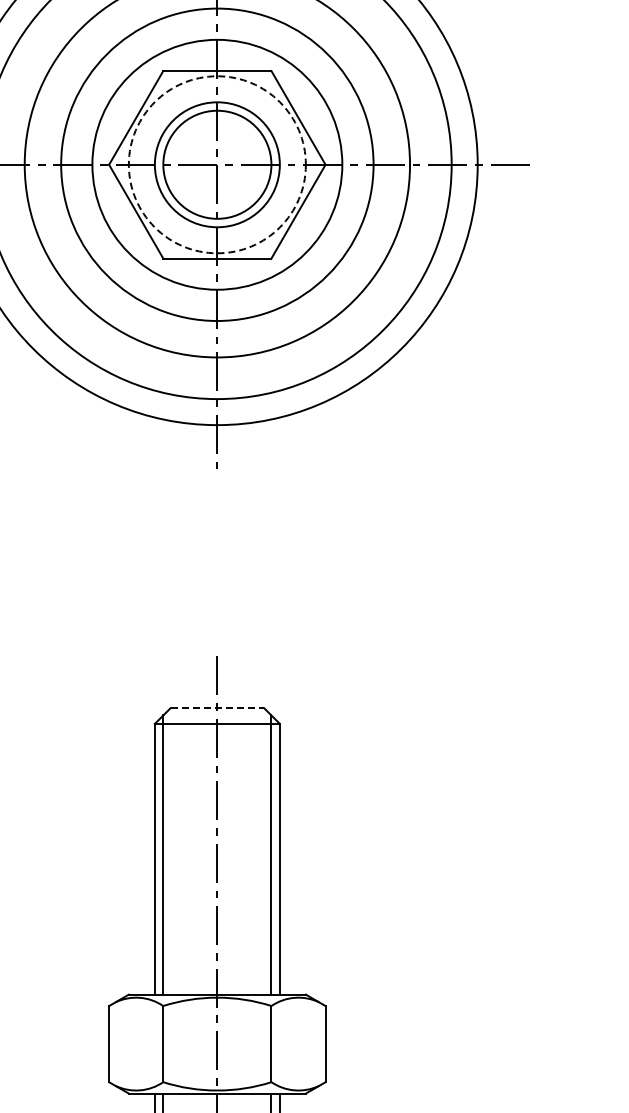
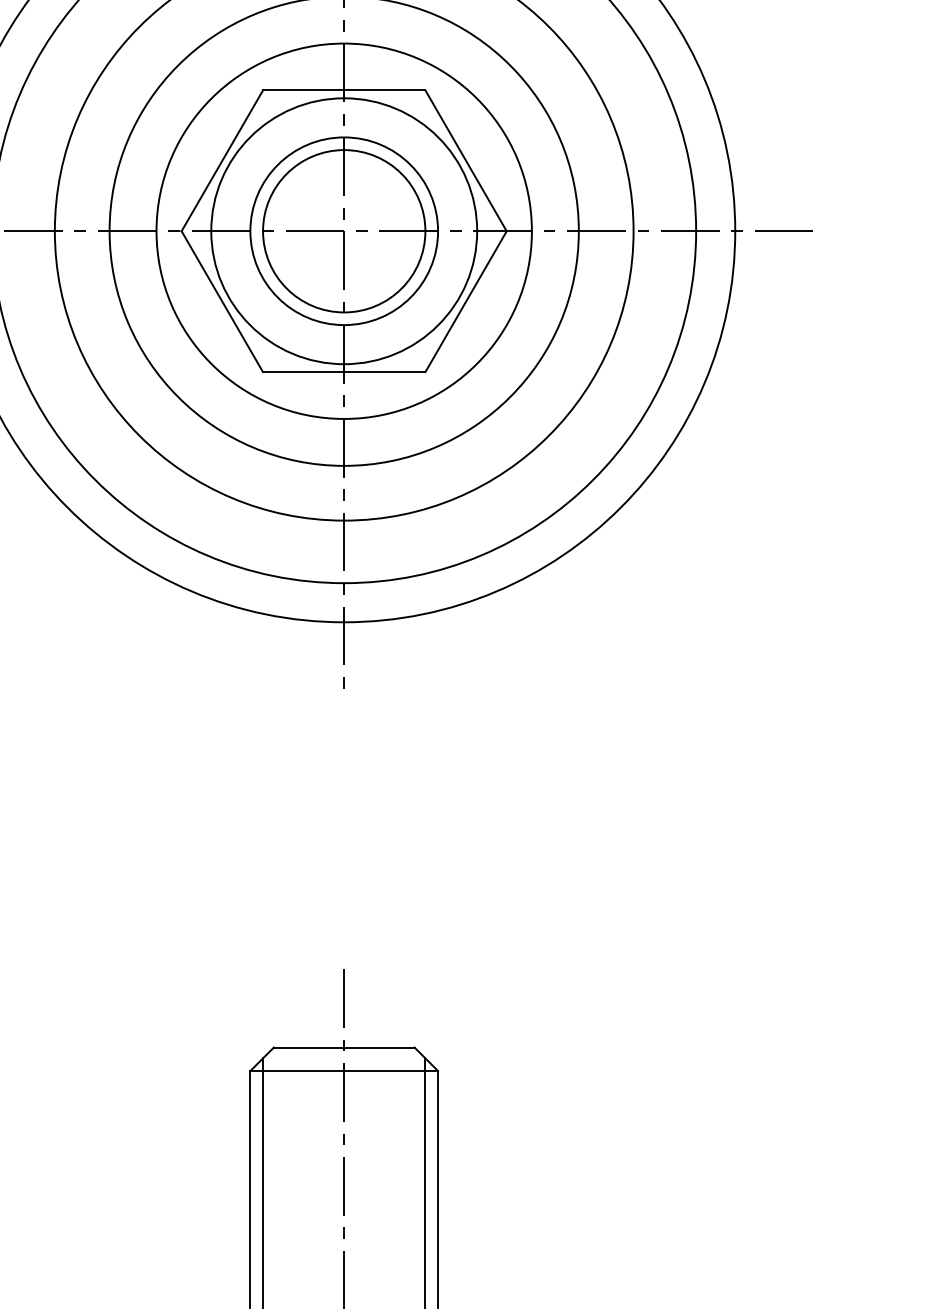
circle: (216, 164) -> (342, 230), dashed -> solid
line: (217, 708) -> (344, 1047), dashed -> solid

